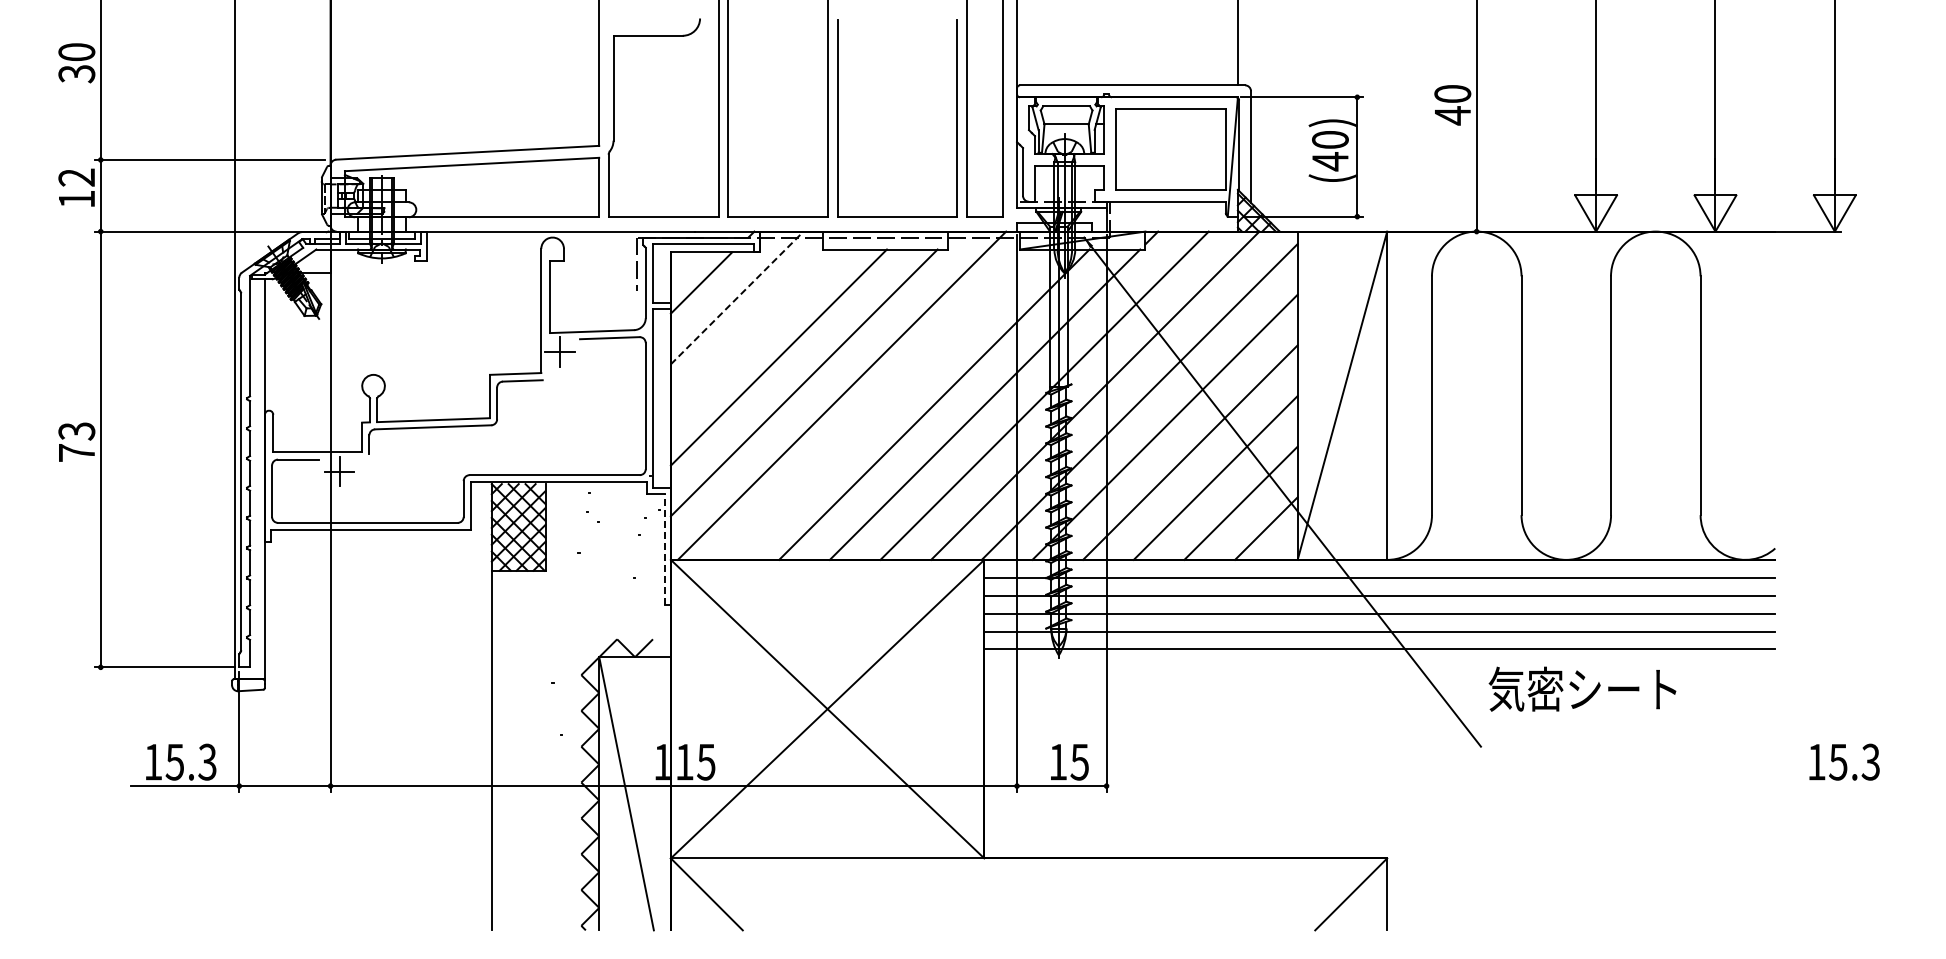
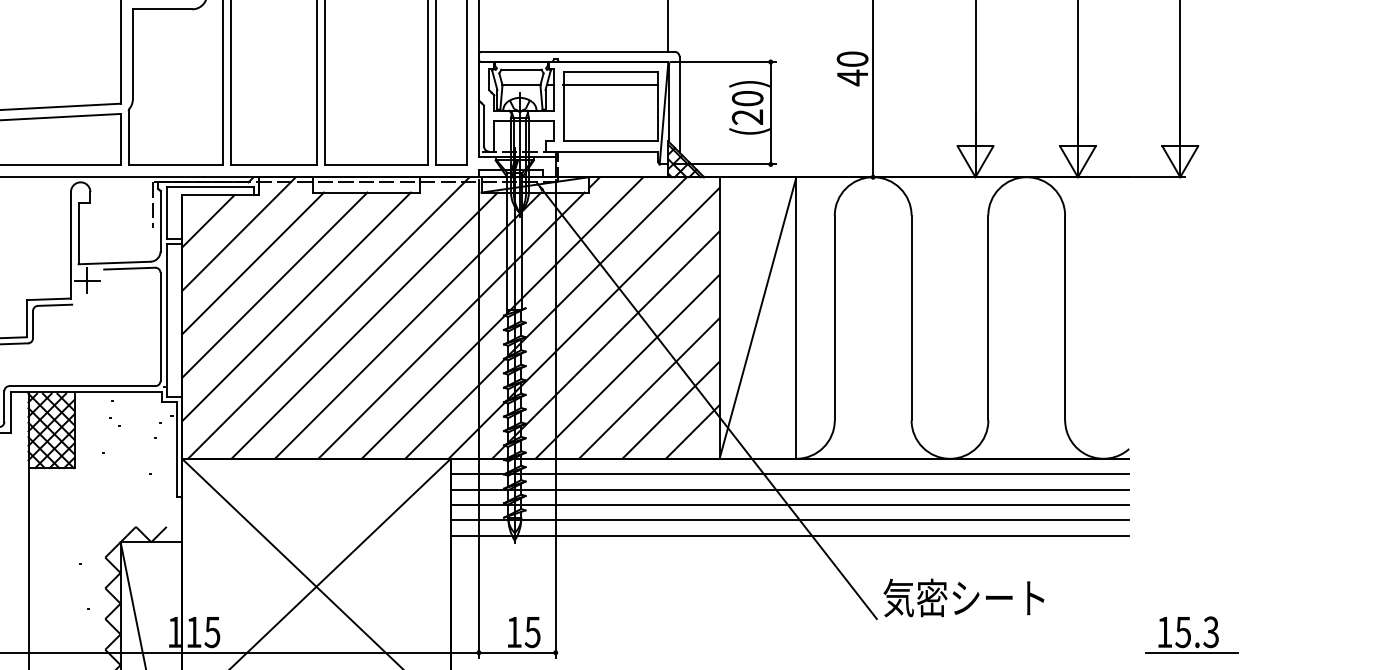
line: (1170, 124) -> (610, 85), added
text: (1330, 161) -> (747, 117), (40) -> (20)
line: (737, 297) -> (239, 233), dashed -> solid
line: (753, 331) -> (252, 262), added
line: (883, 404) -> (364, 325), added
line: (664, 548) -> (176, 449), dashed -> solid
text: (1582, 688) -> (963, 597), moved
line: (1848, 786) -> (1192, 653), added

